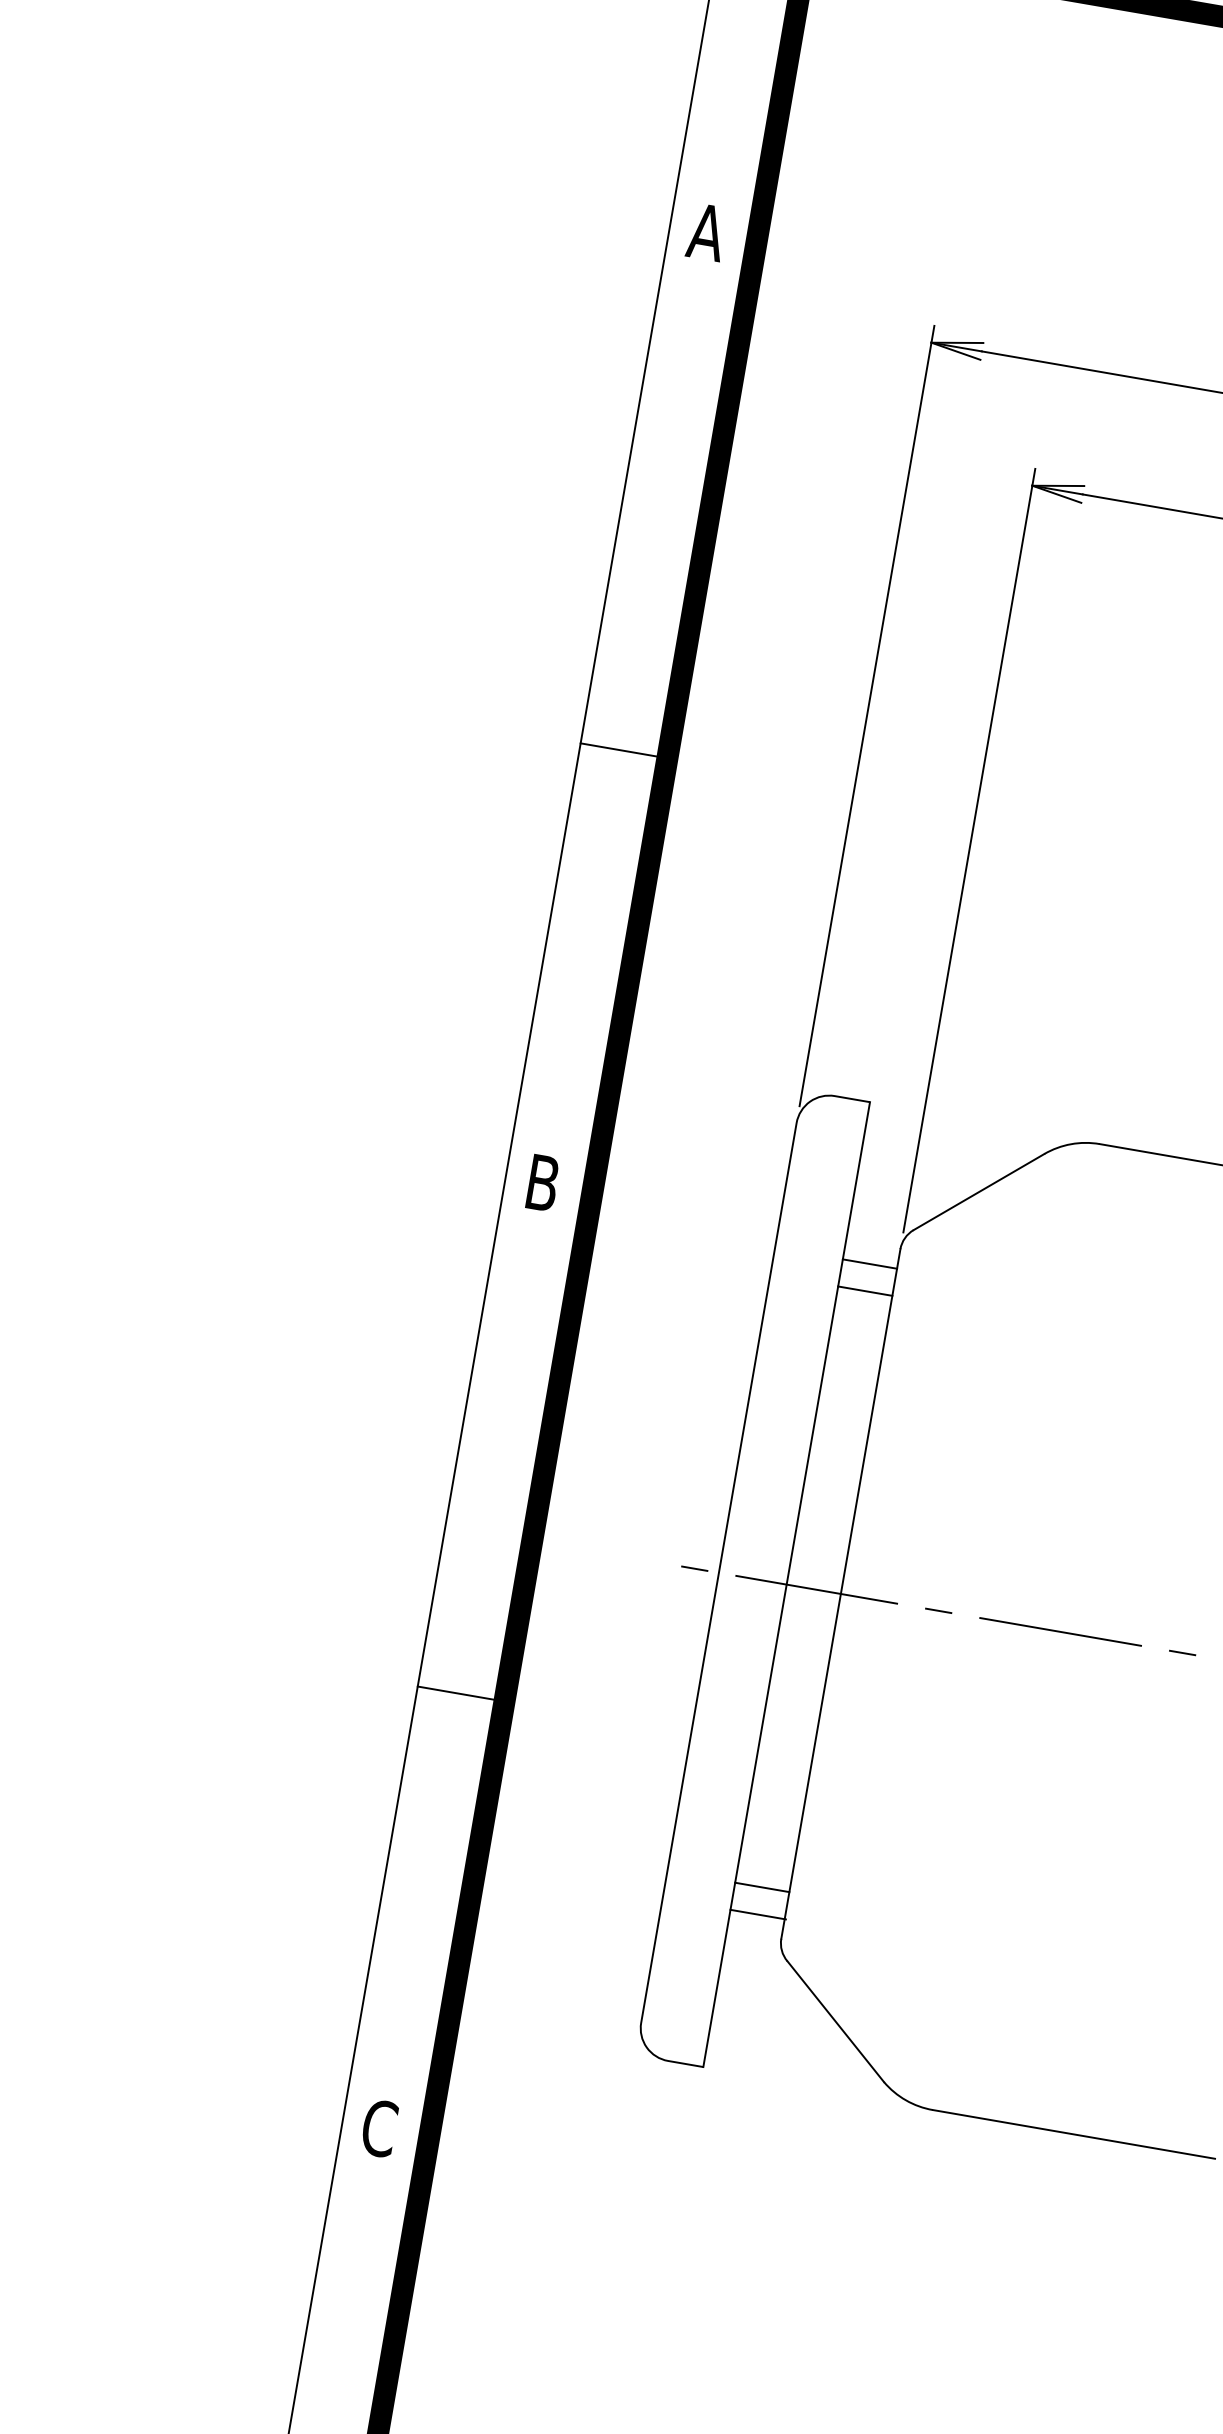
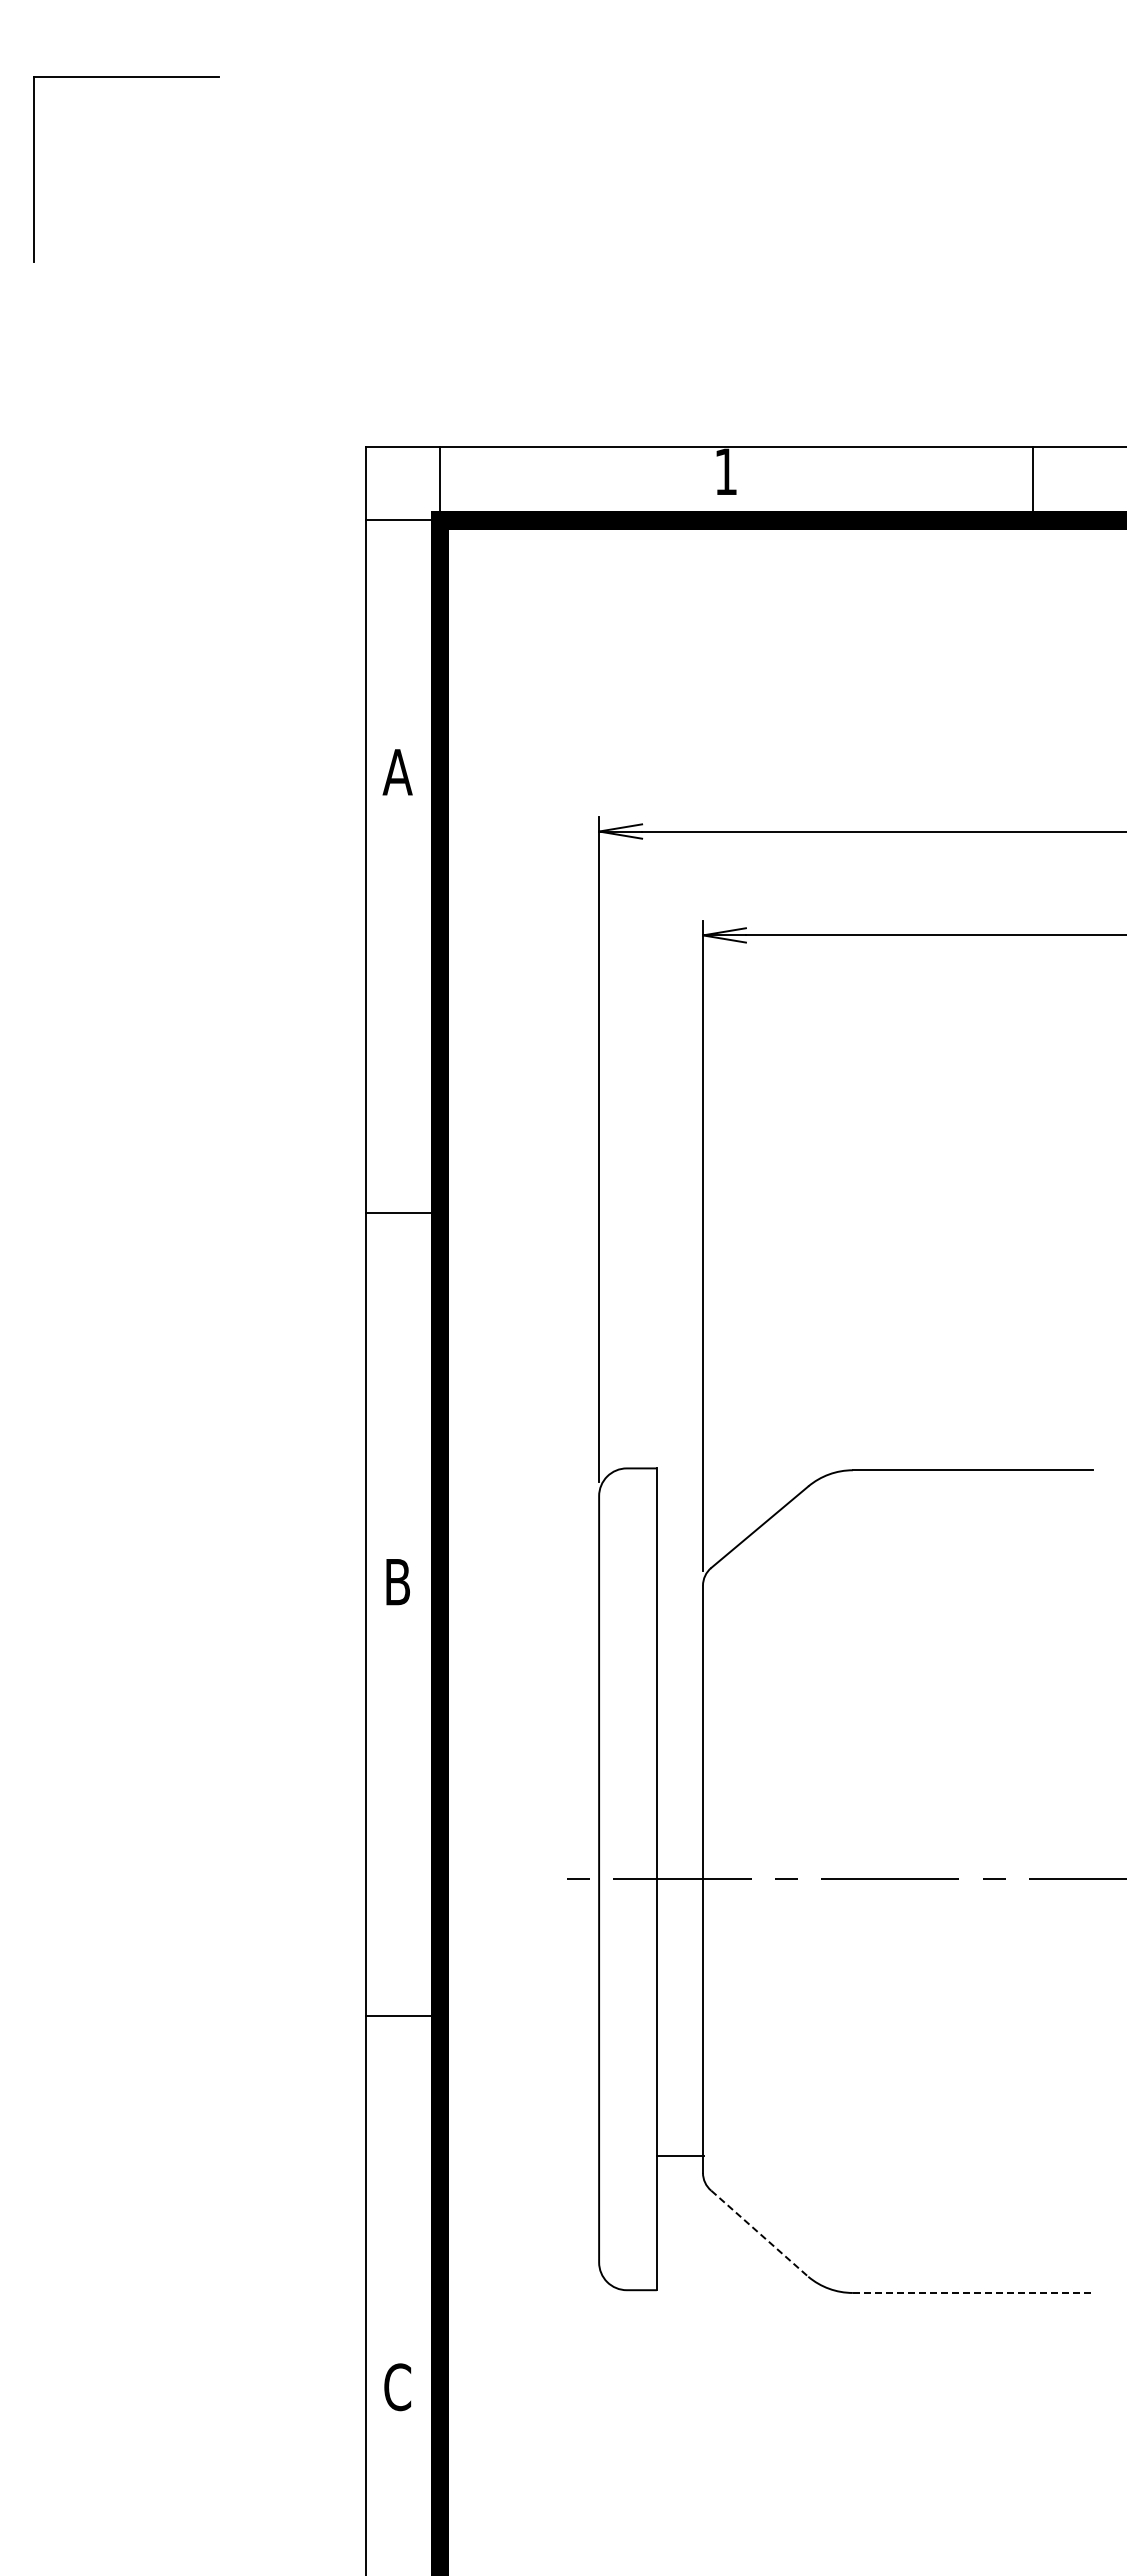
line: (869, 1264) -> (679, 1602), removed
line: (864, 1291) -> (679, 1625), removed
line: (761, 1887) -> (679, 2133), removed
line: (835, 2021) -> (759, 2233), solid -> dashed
line: (1074, 2133) -> (973, 2292), solid -> dashed

